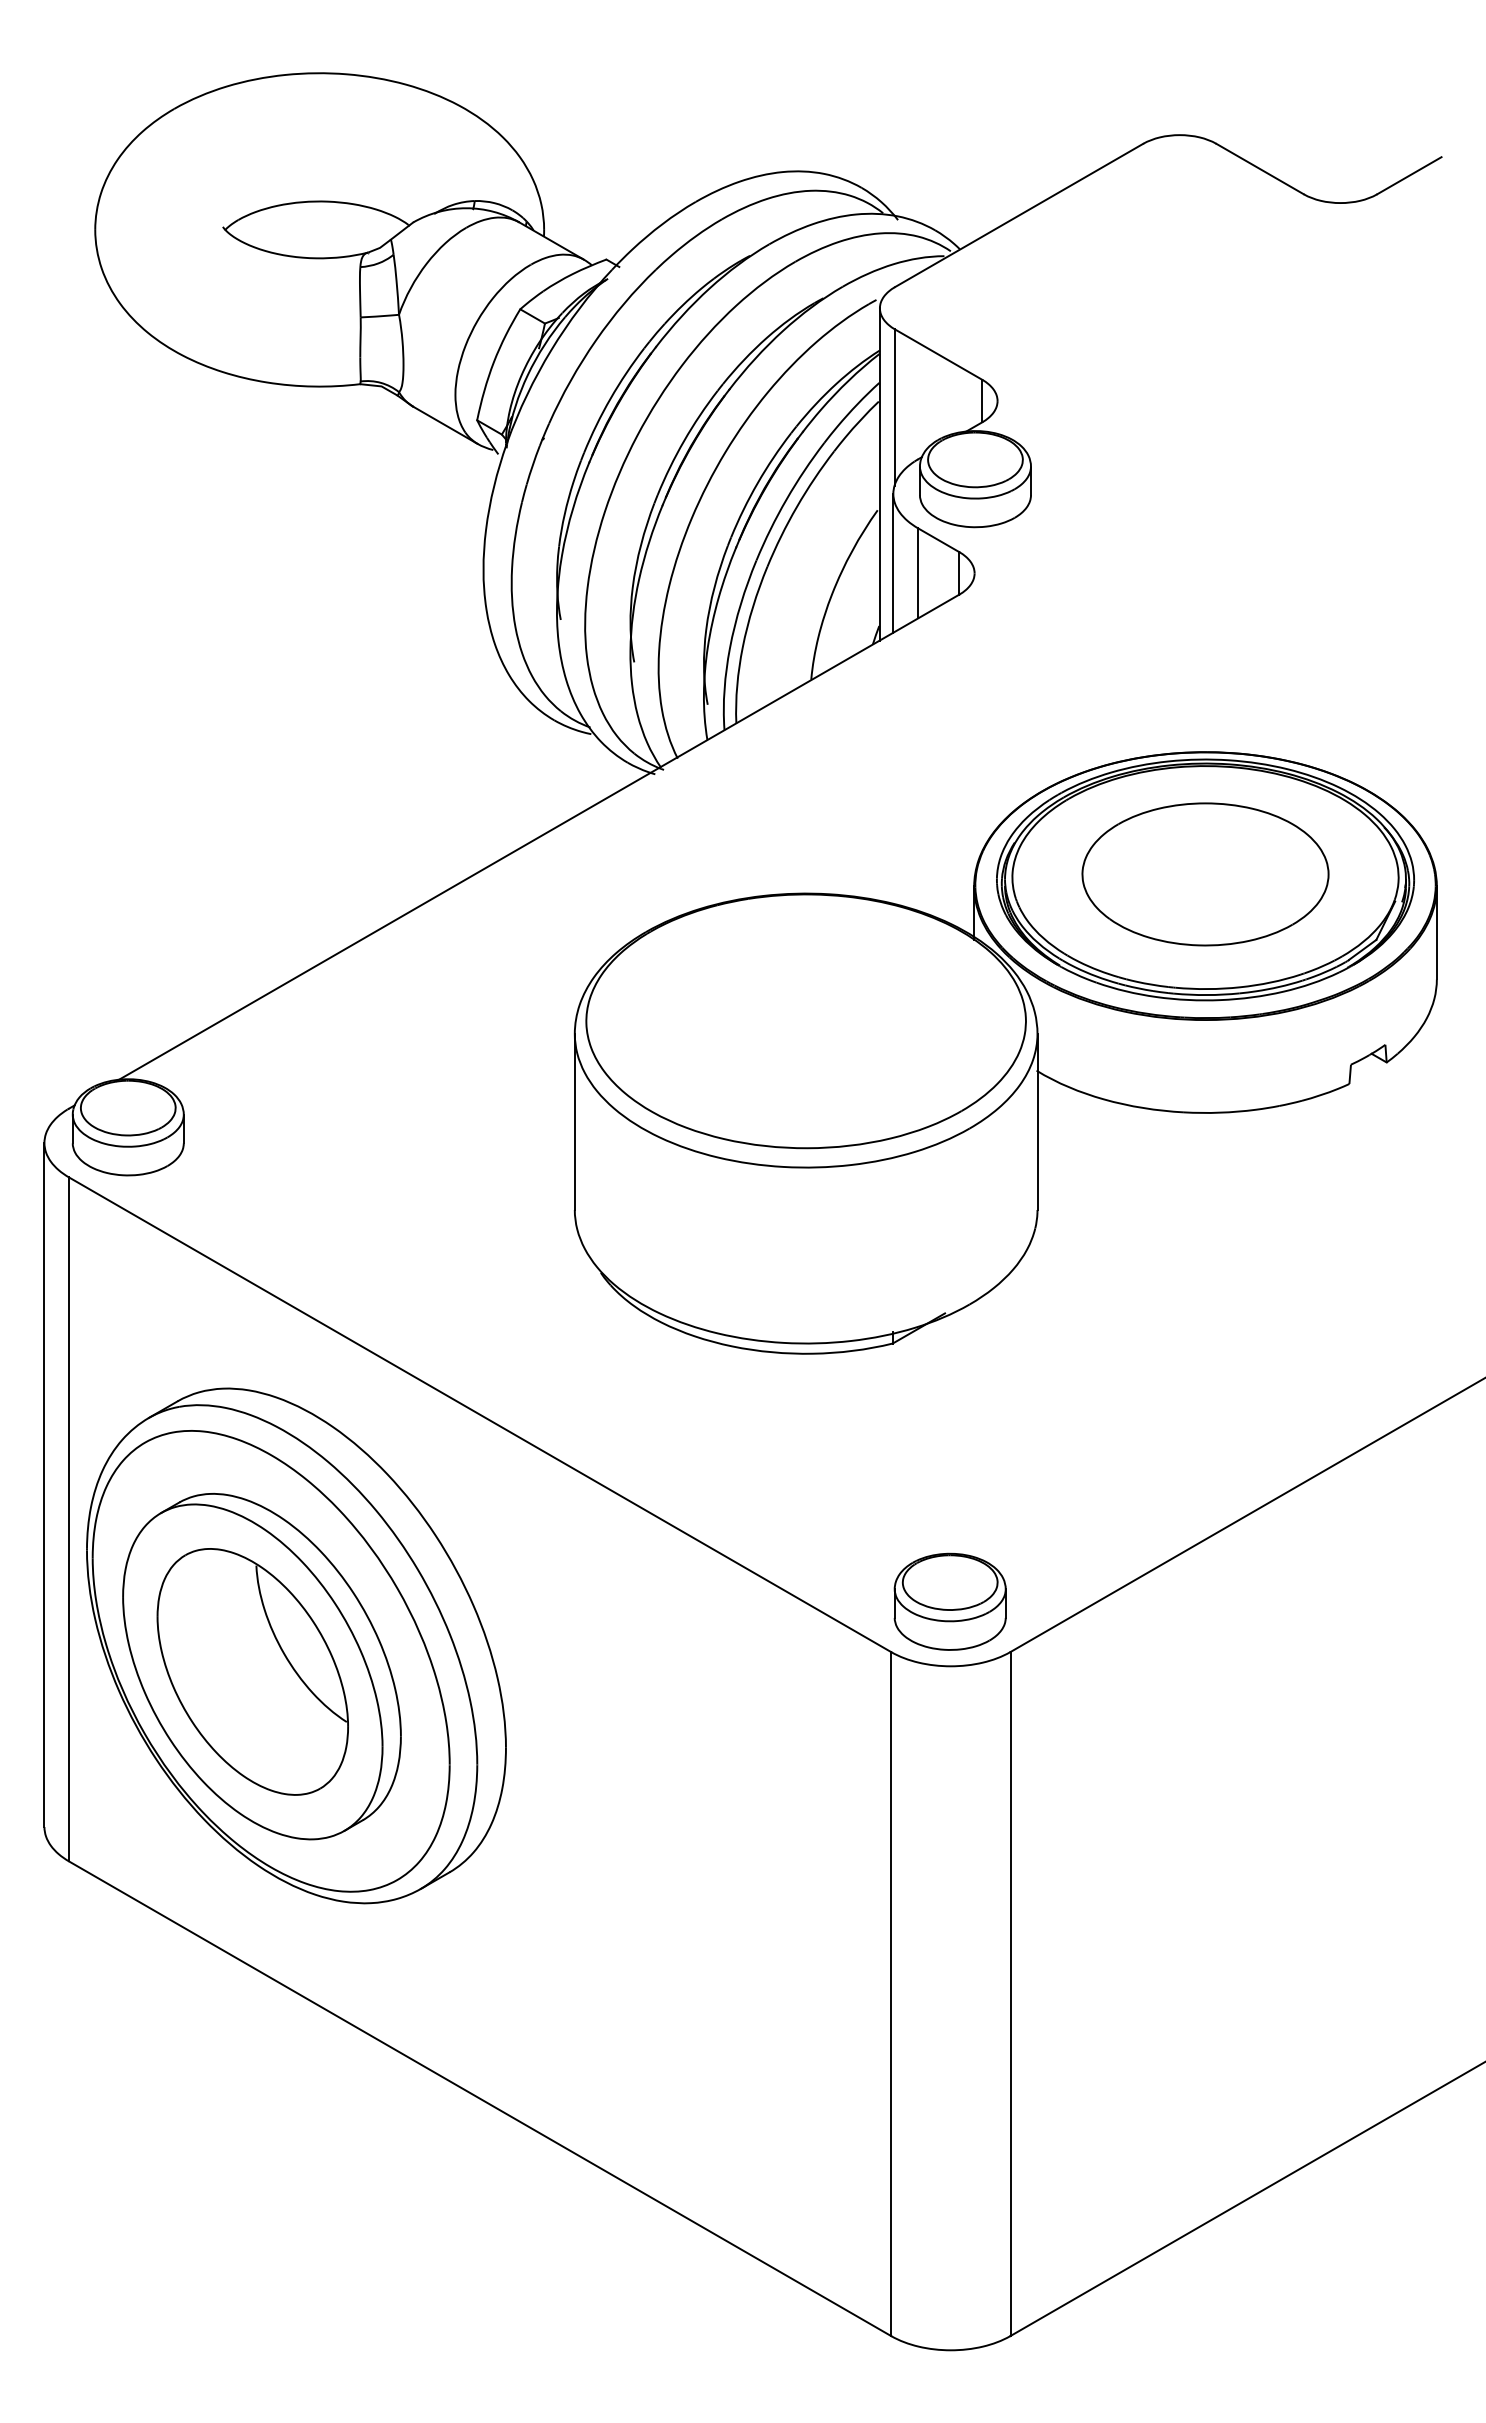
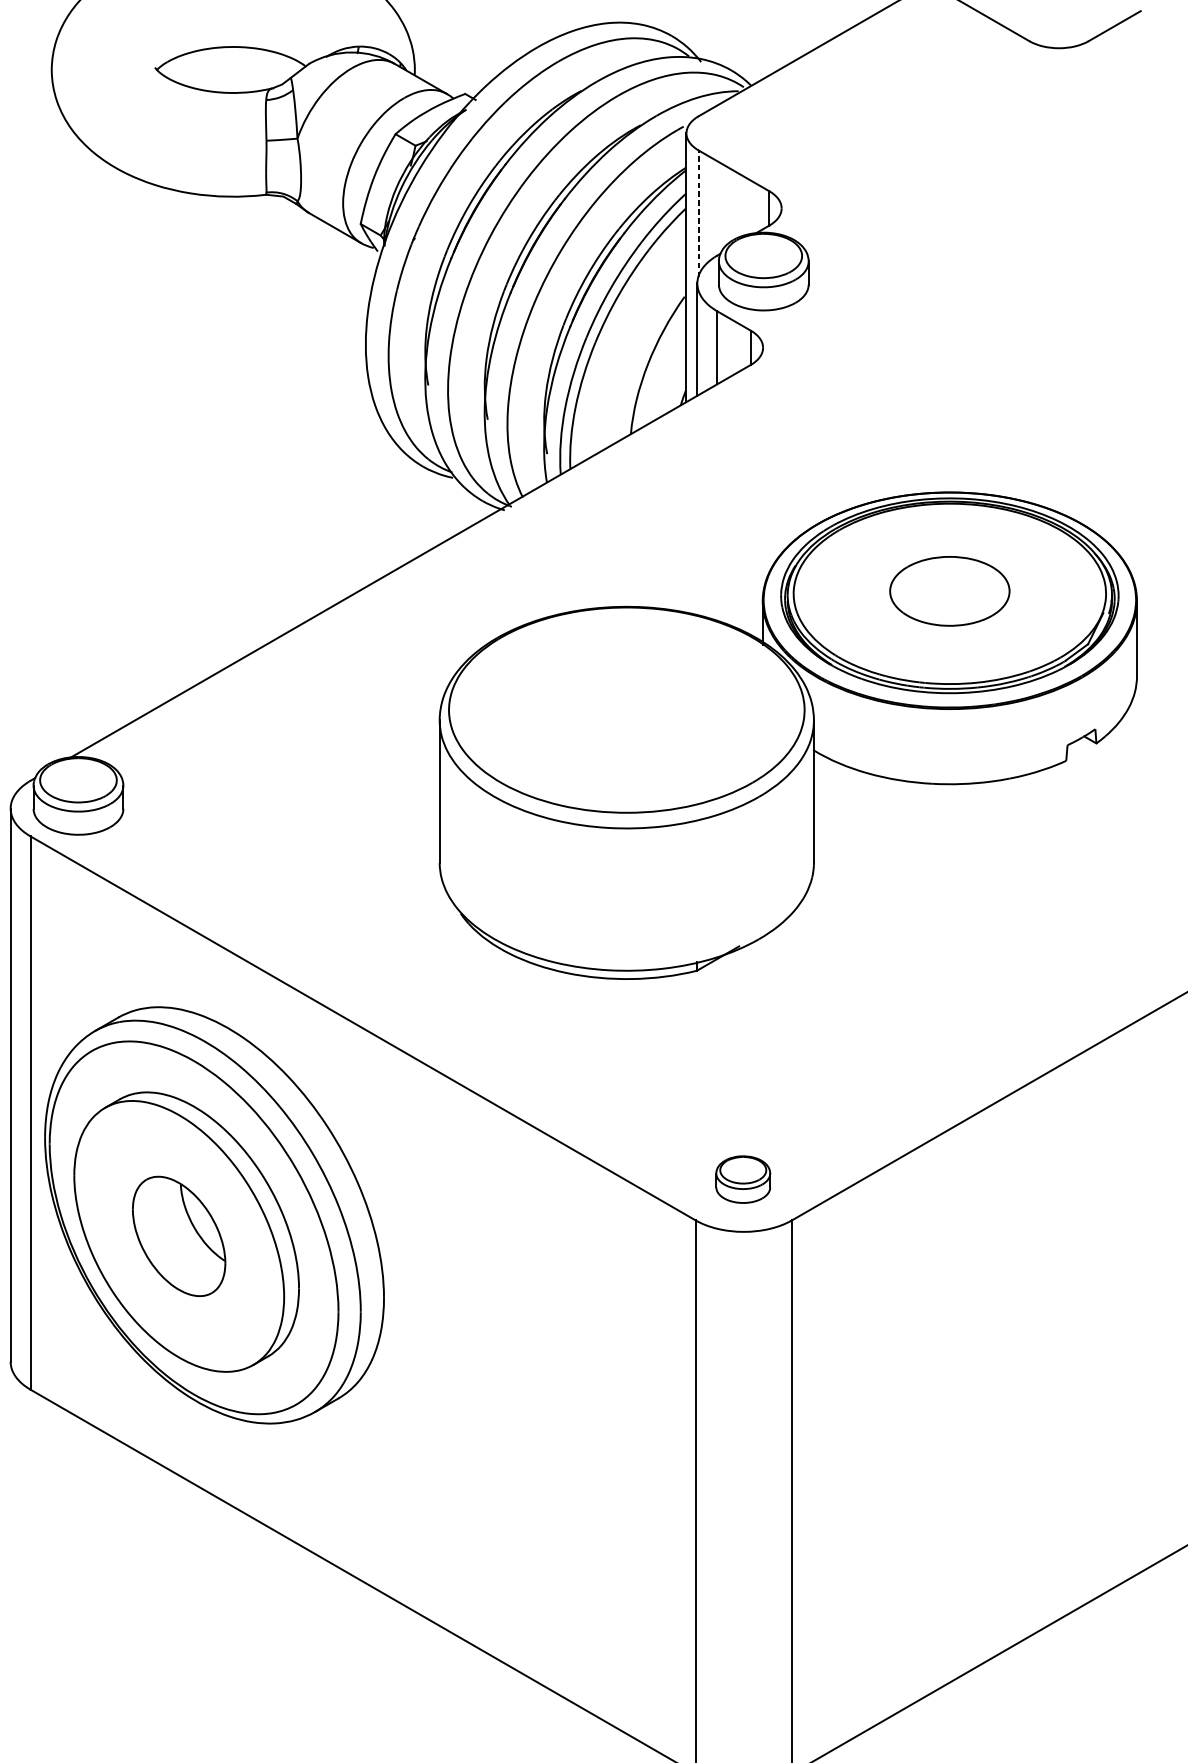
line: (895, 407) -> (699, 213), solid -> dashed
part: (1205, 874) -> (949, 591), size x0.6
part: (949, 1601) -> (742, 1179), size x0.6
part: (252, 1671) -> (178, 1236), size x0.6

